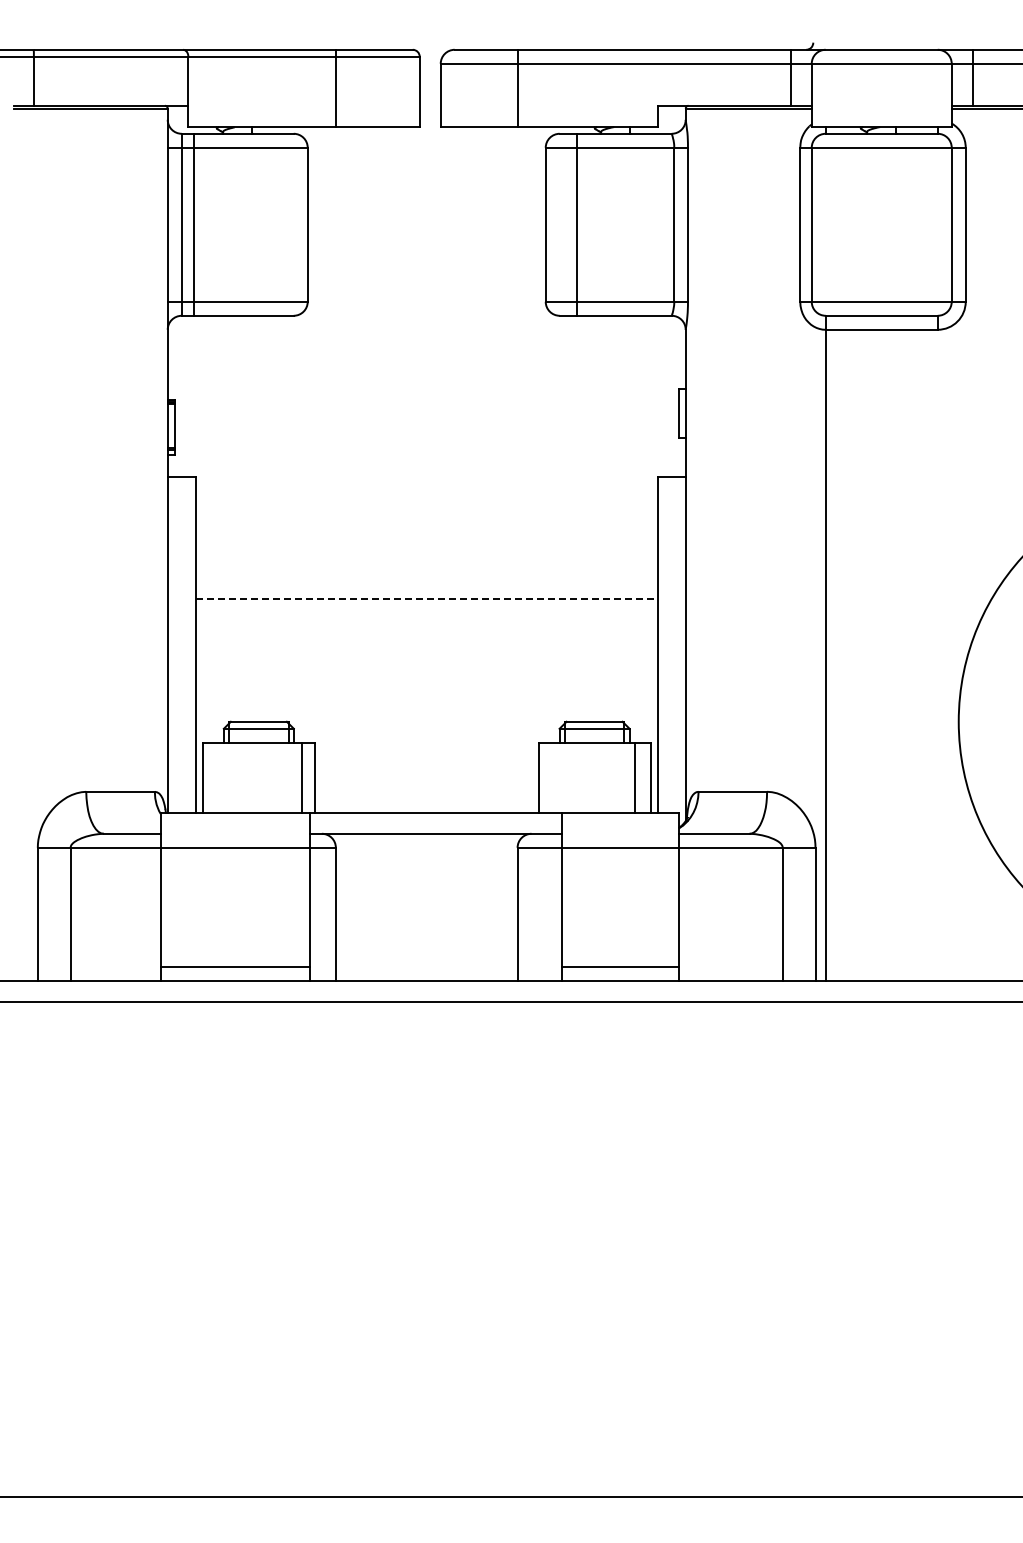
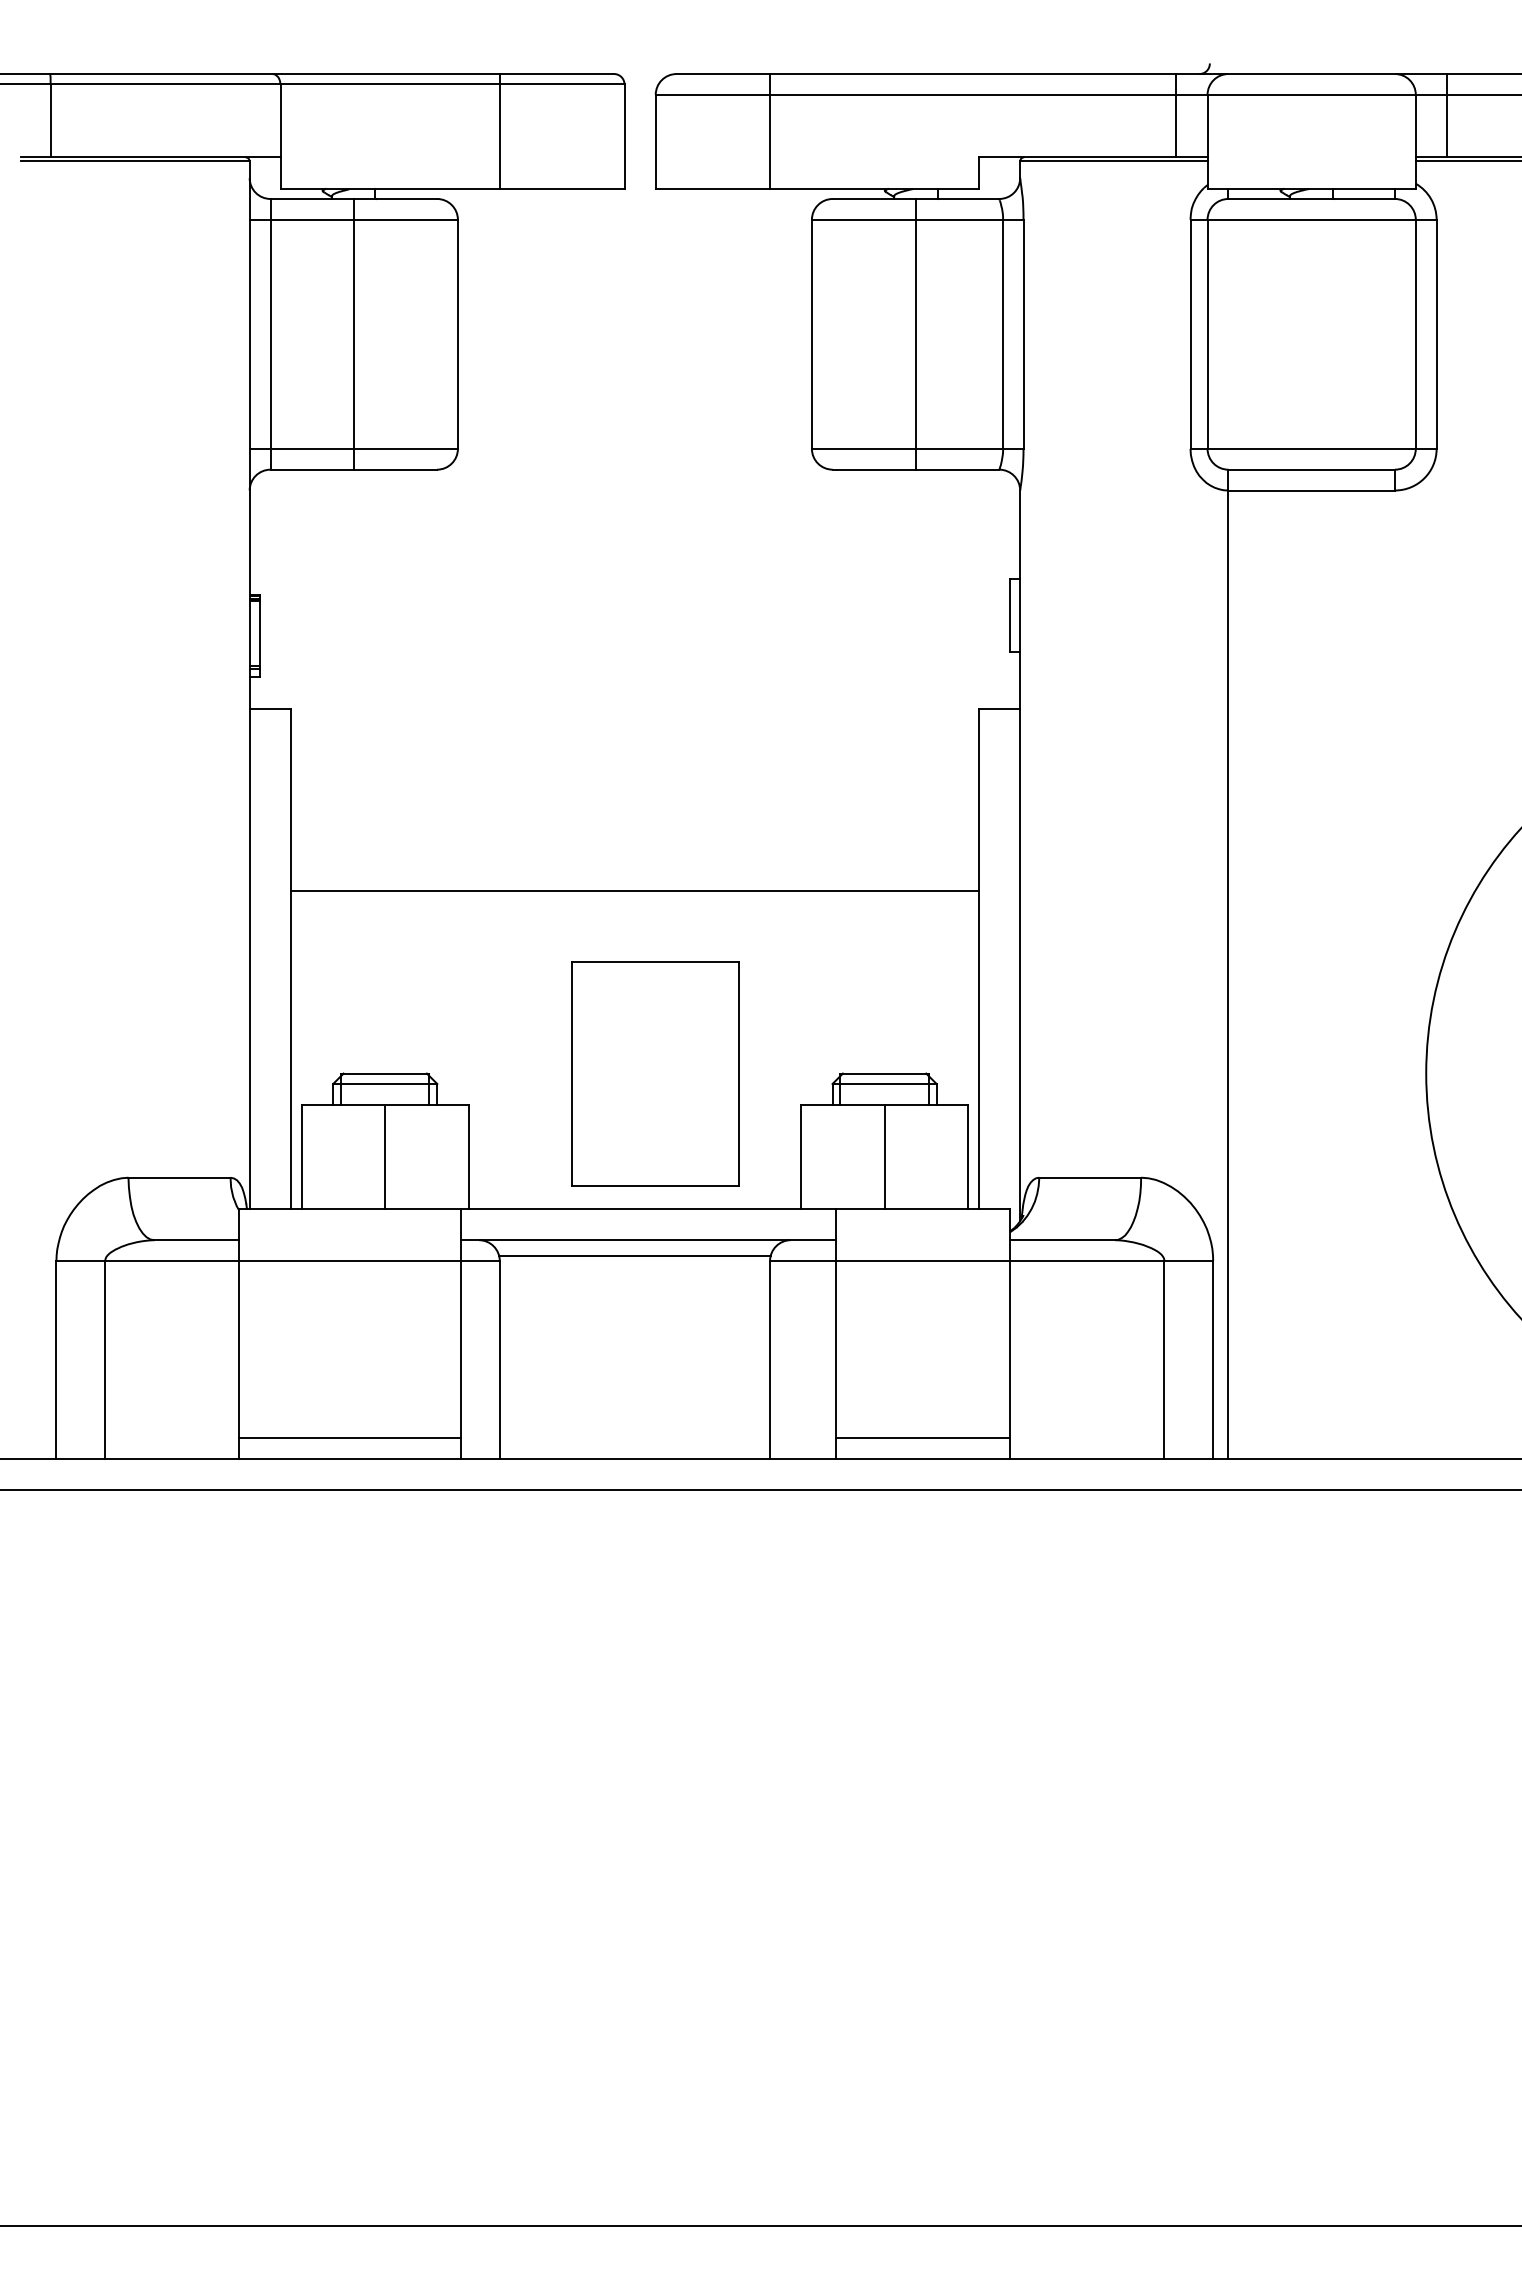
line: (193, 224) -> (353, 333), moved
line: (576, 224) -> (915, 333), moved
line: (427, 599) -> (636, 891), dashed -> solid
part: (440, 721) -> (655, 1073), added
line: (301, 777) -> (384, 1156), moved
line: (634, 777) -> (884, 1156), moved
line: (426, 844) -> (634, 1256), added

